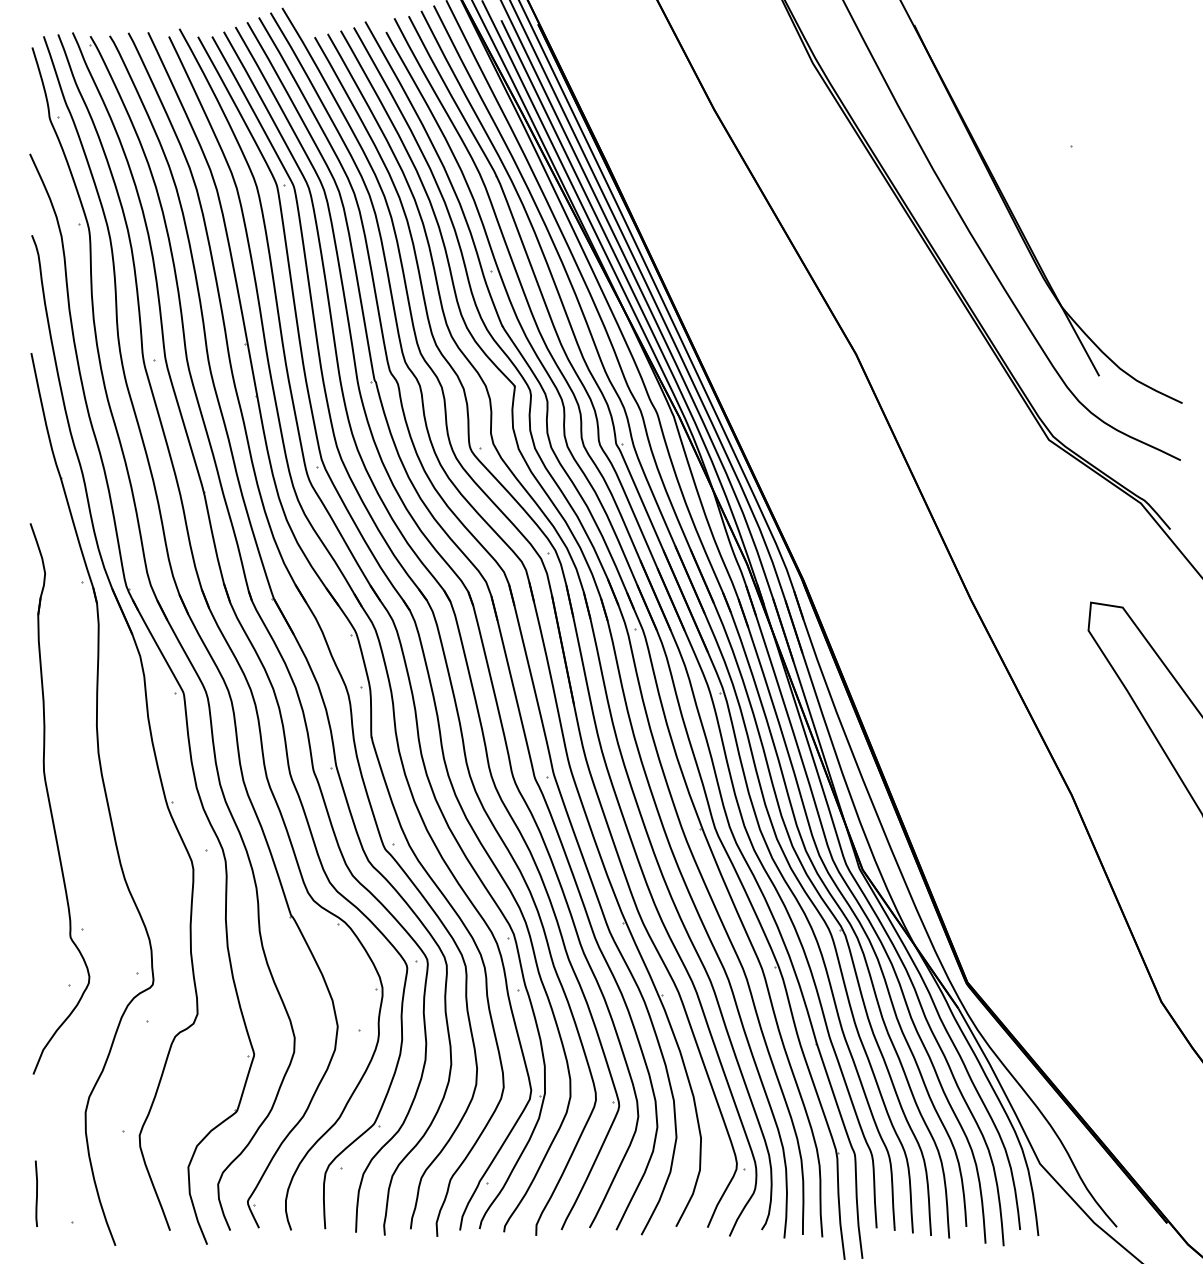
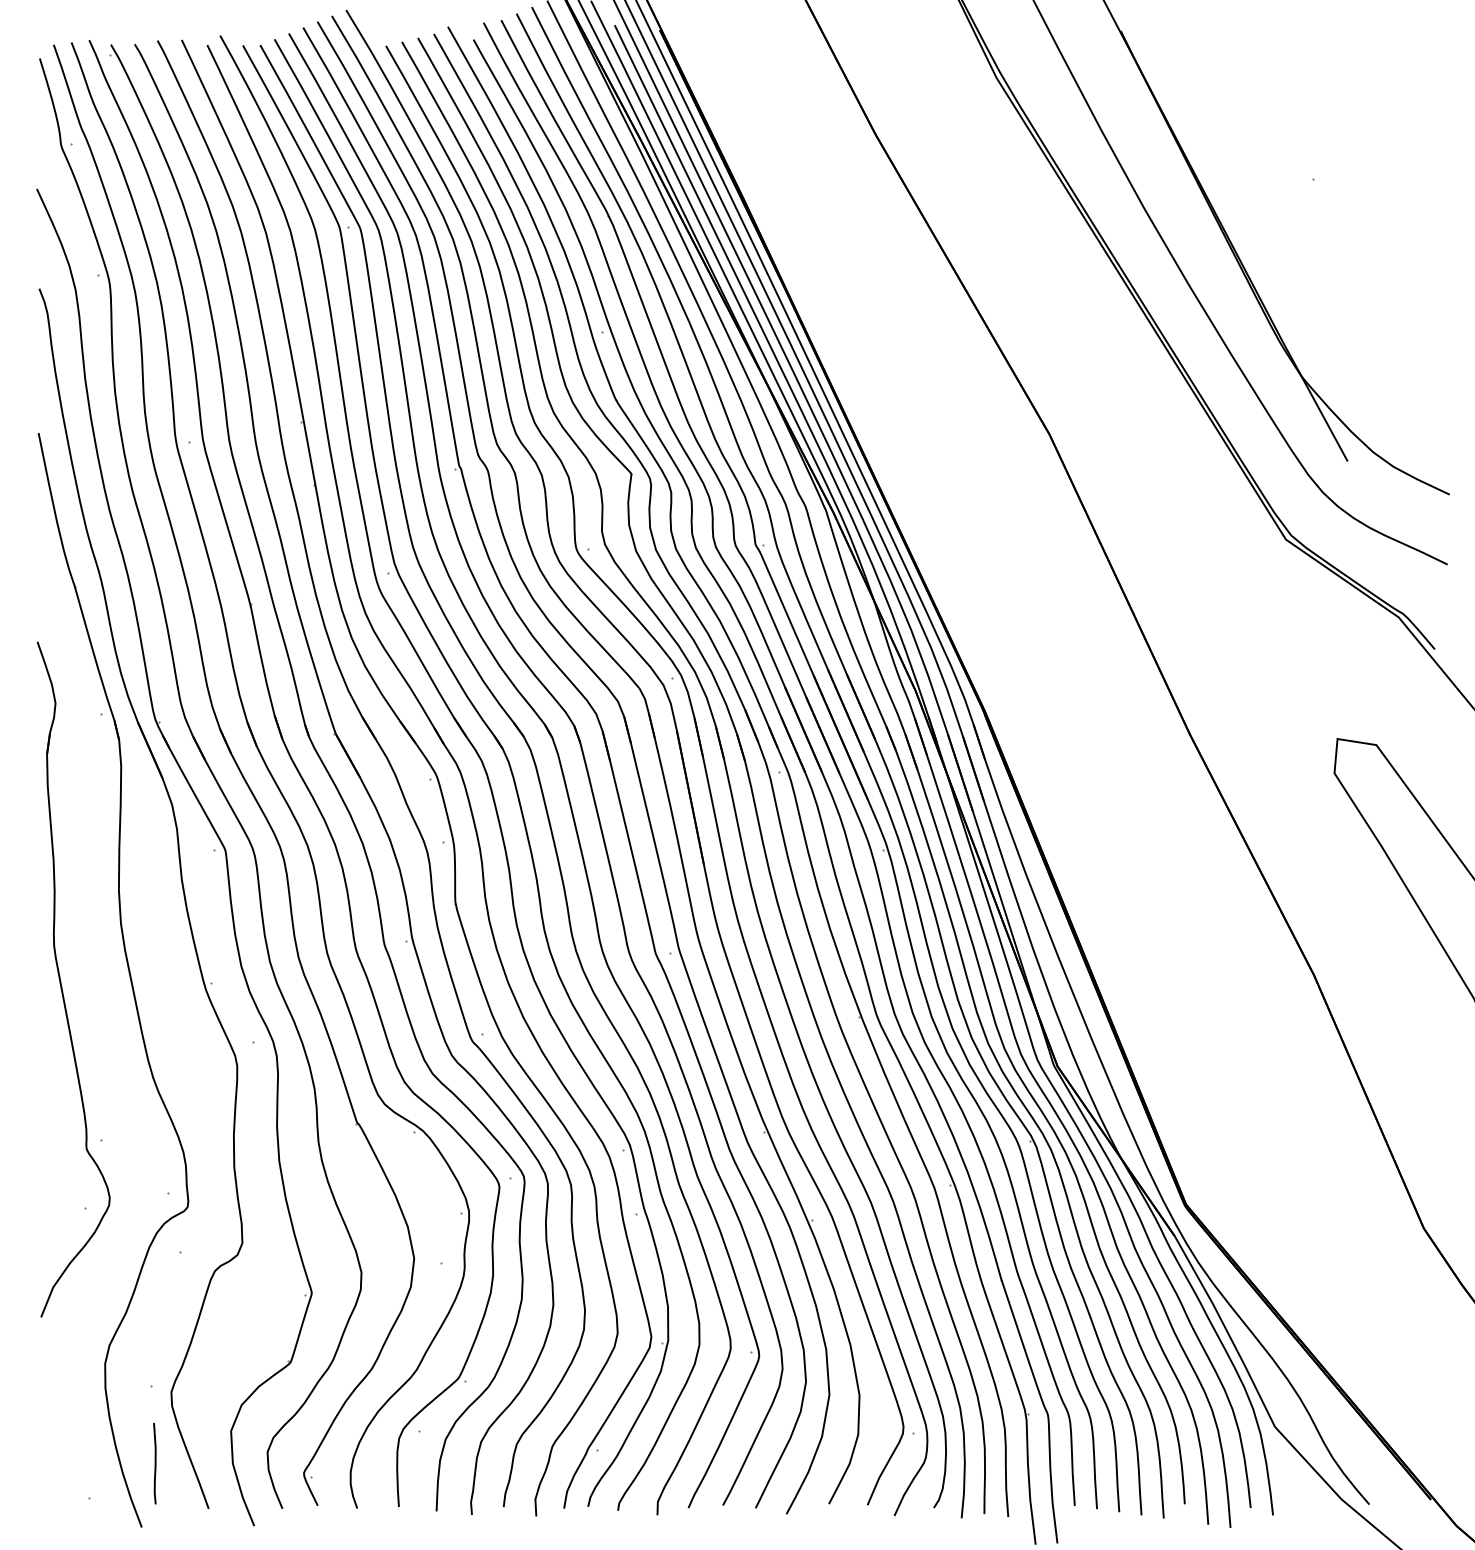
line: (36, 1193) -> (154, 1463), moved

